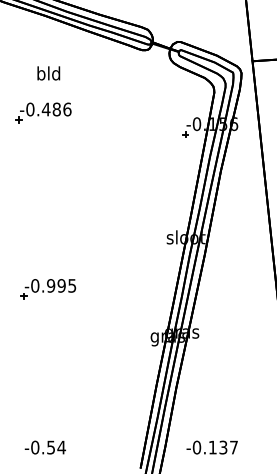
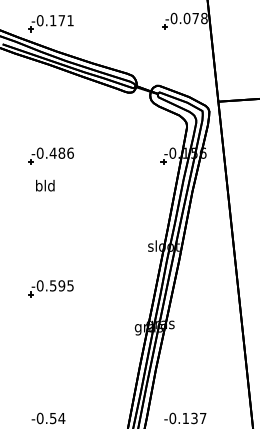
text: (49, 73) -> (45, 185), moved
part: (42, 112) -> (50, 155), moved
text: (50, 285) -> (52, 285), -0.995 -> -0.595

